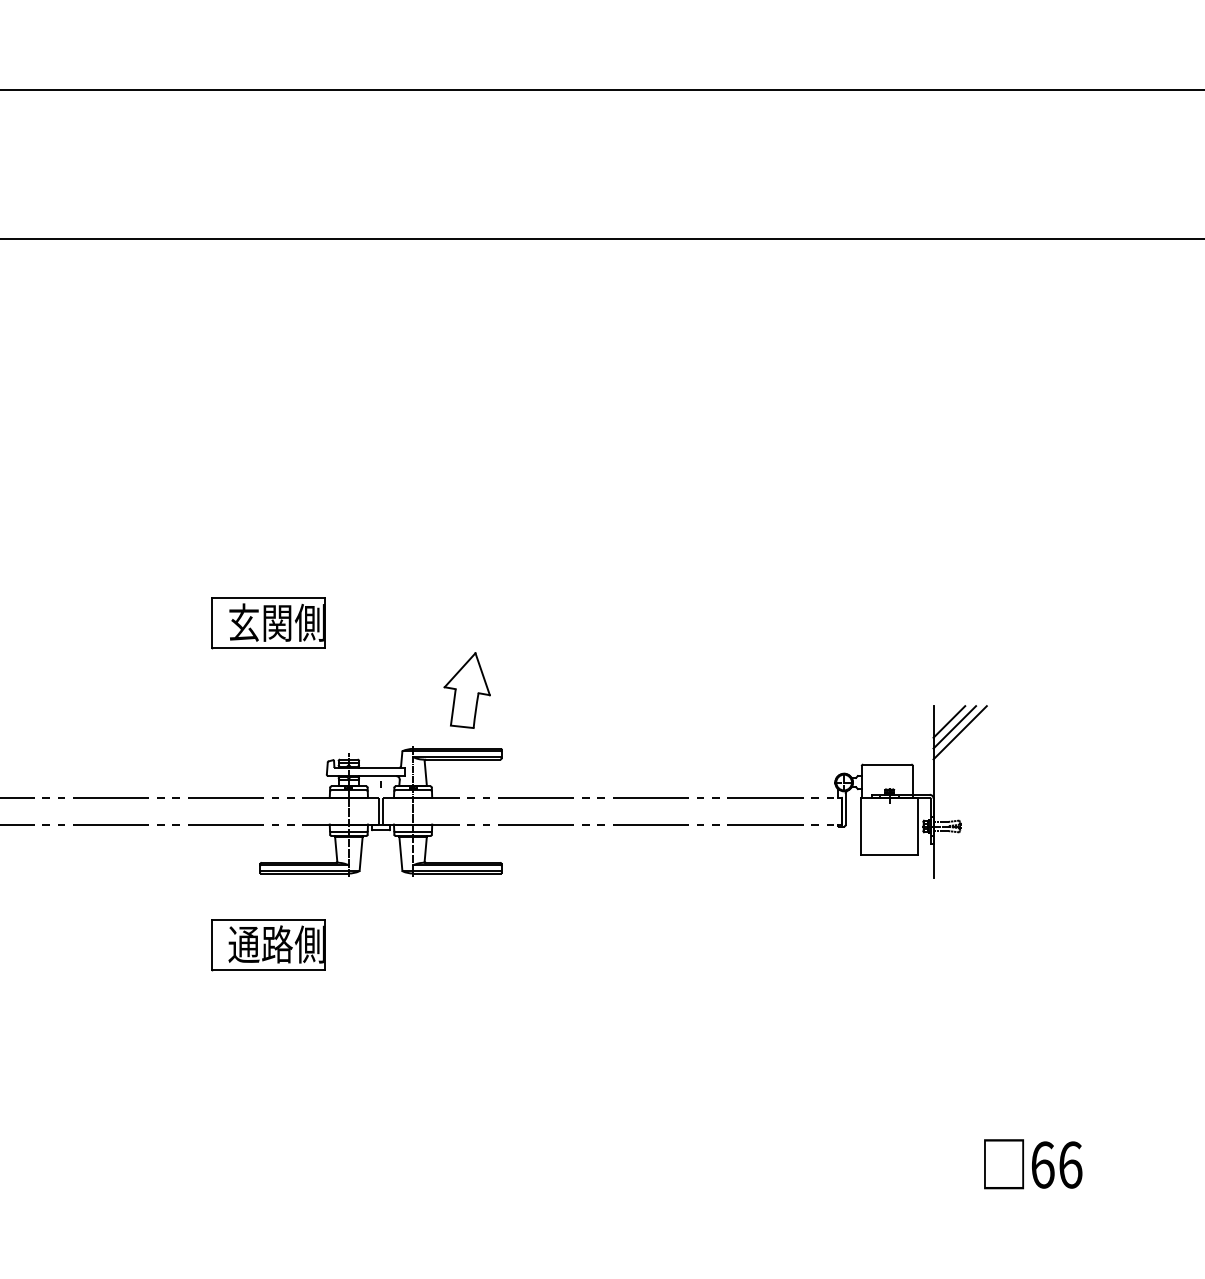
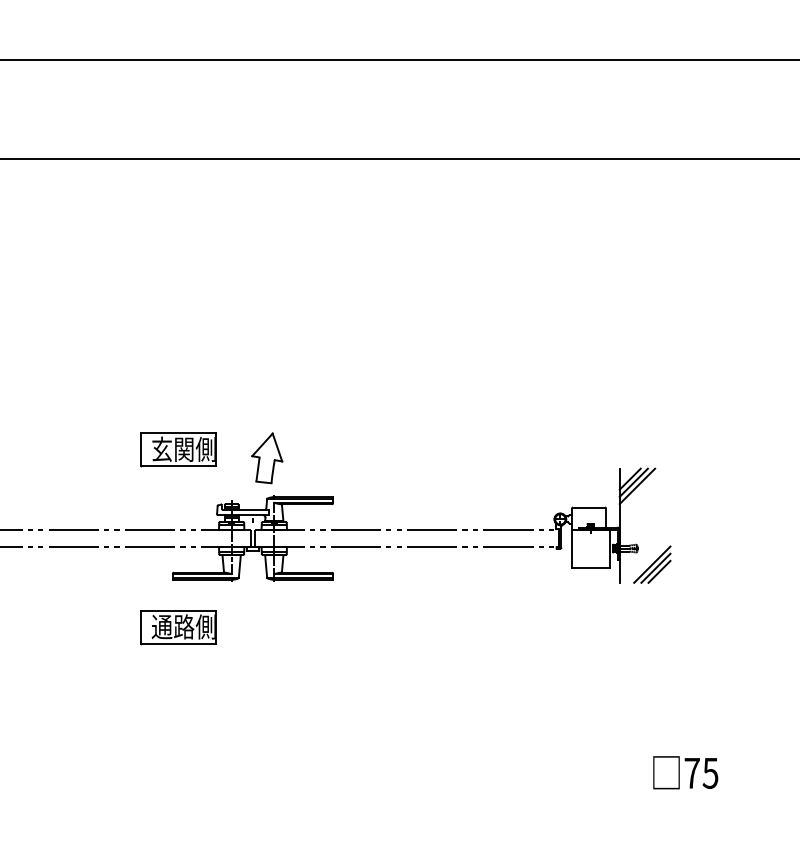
part: (268, 622) -> (178, 449), moved
part: (467, 690) -> (267, 458), moved
part: (982, 850) -> (652, 564), added
text: (1056, 1163) -> (701, 772), 66 -> 75

